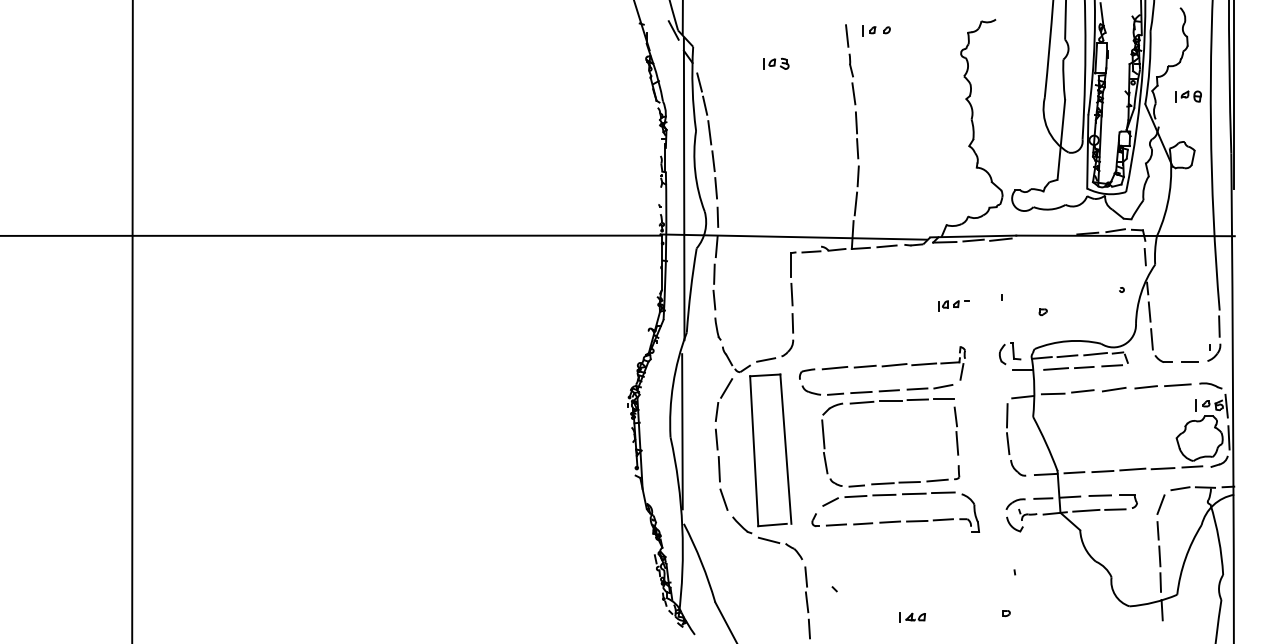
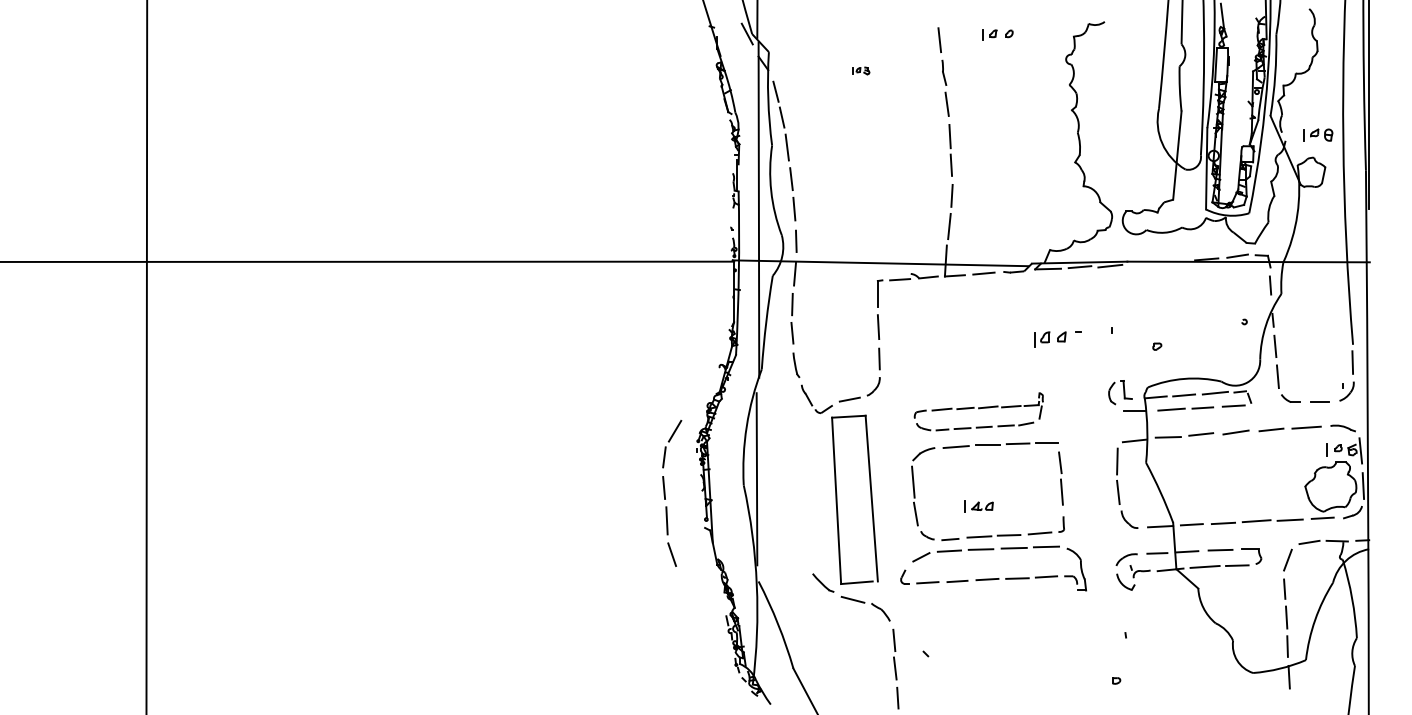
part: (876, 30) -> (997, 34), moved
part: (776, 63) -> (861, 70), size x0.6
part: (1188, 96) -> (1318, 135), moved
part: (953, 305) -> (1057, 339), size x1.4
part: (882, 370) -> (978, 411), size x0.7
part: (723, 444) -> (671, 493), moved
part: (912, 617) -> (978, 506), moved

